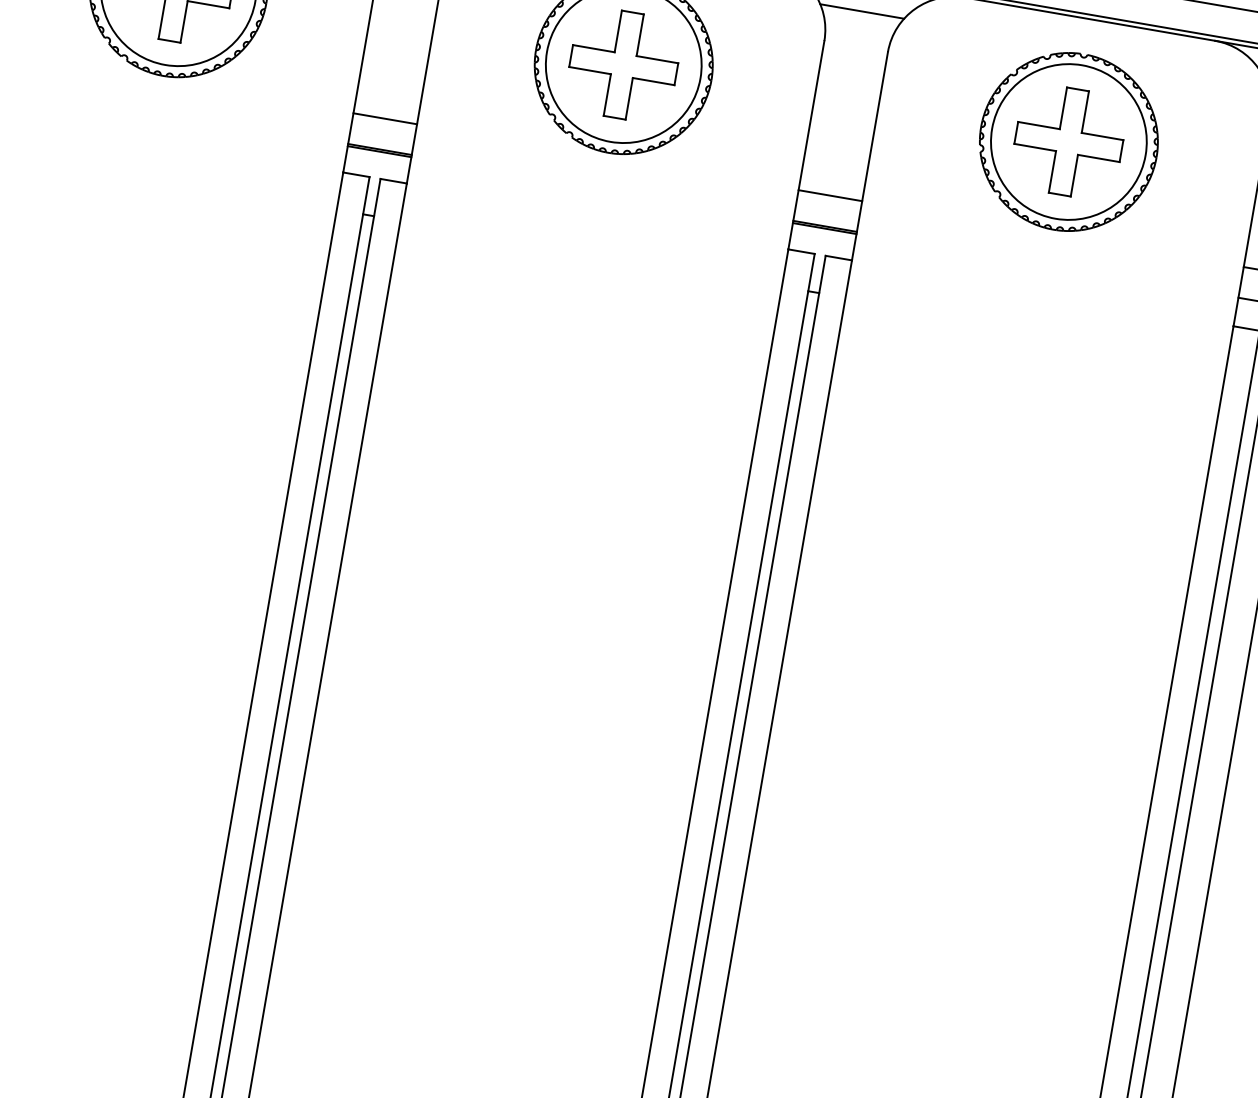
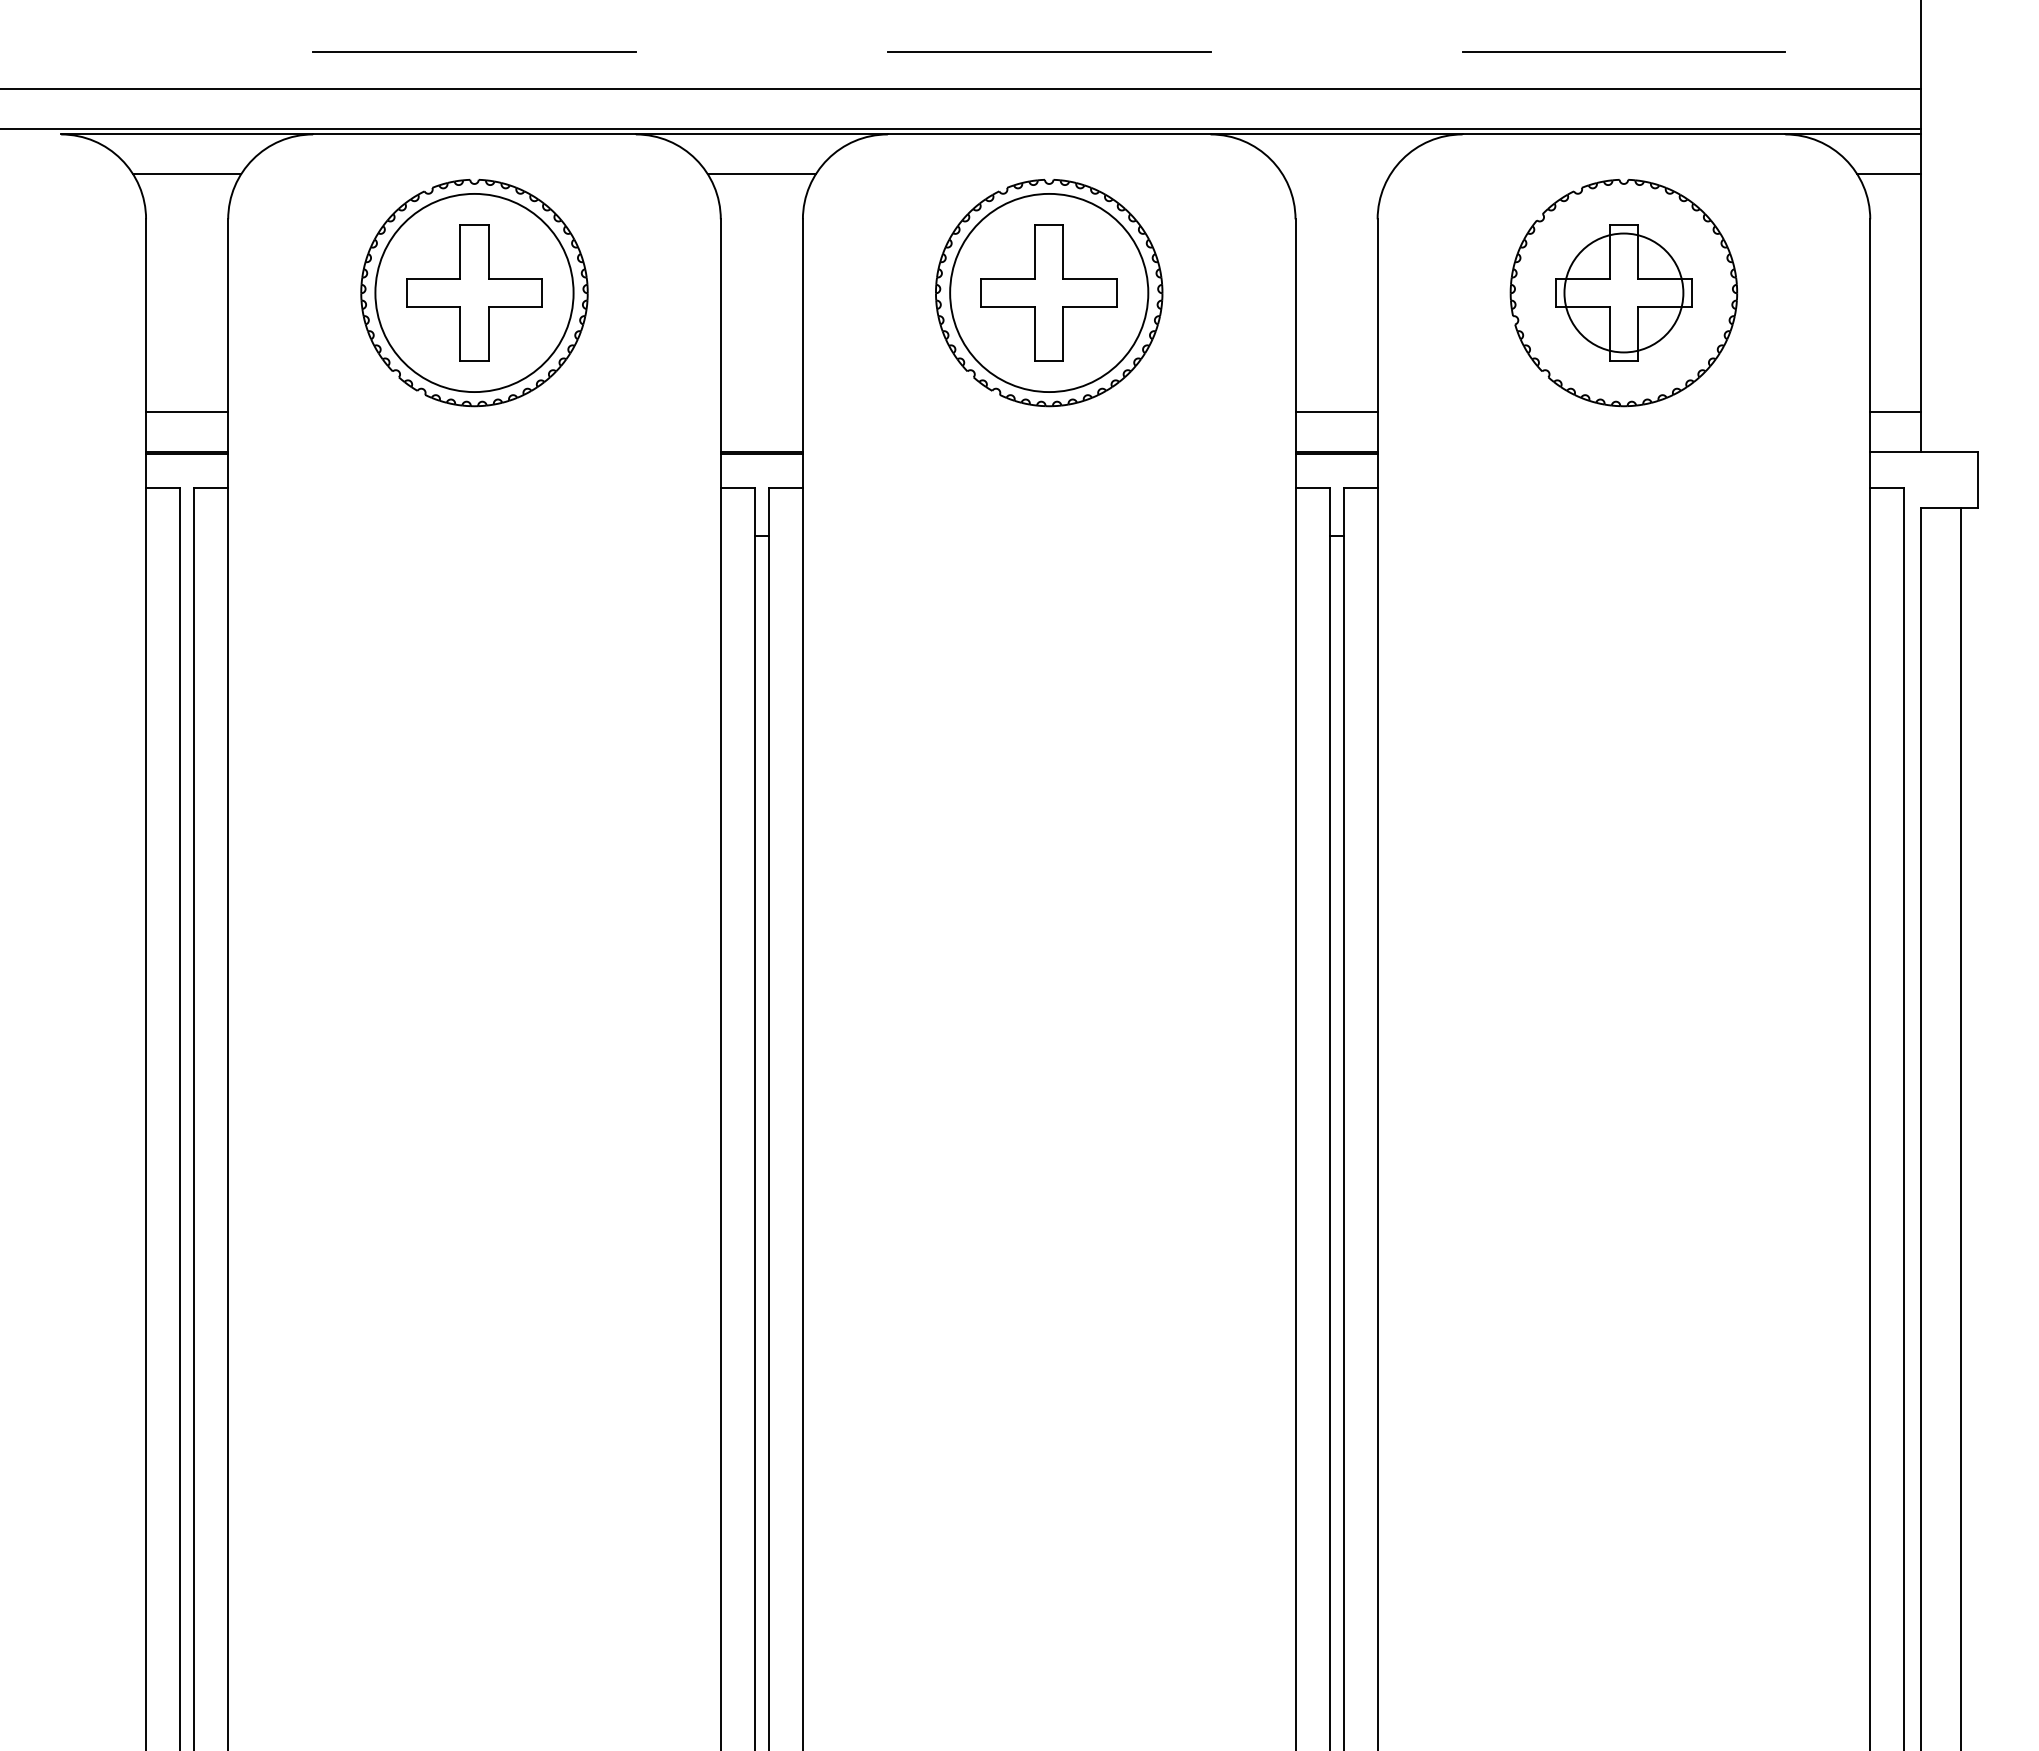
line: (862, 11) -> (1336, 174), removed
line: (385, 118) -> (761, 411), removed
circle: (1068, 141) -> (1623, 292), size x0.6

